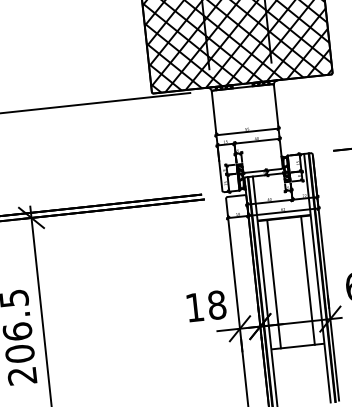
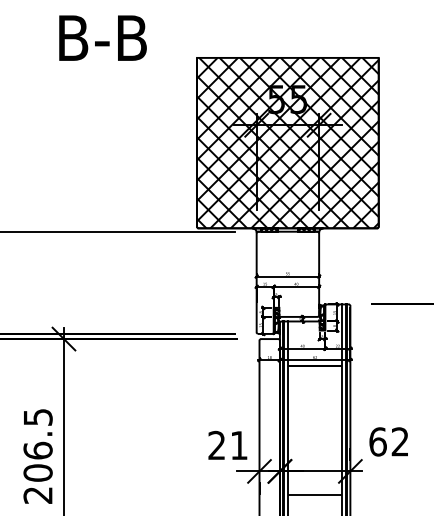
line: (308, 280) -> (332, 430), removed
line: (274, 283) -> (298, 430), removed
text: (205, 306) -> (227, 445), 18 -> 21

